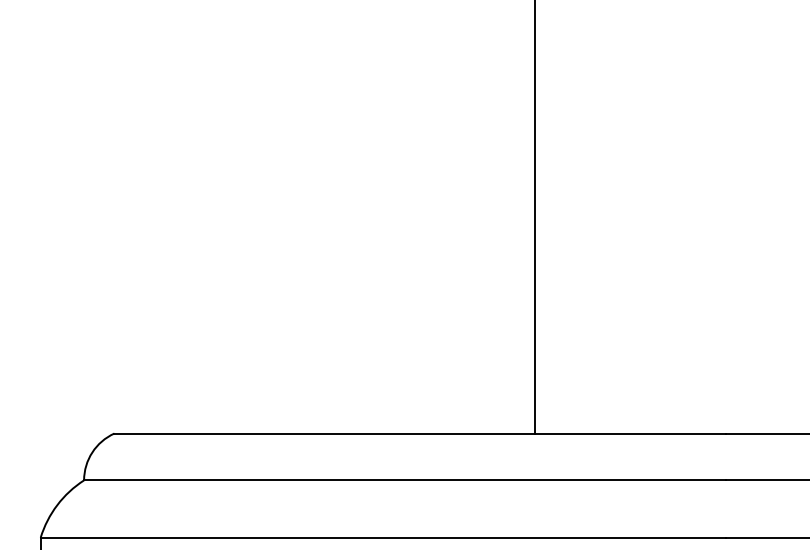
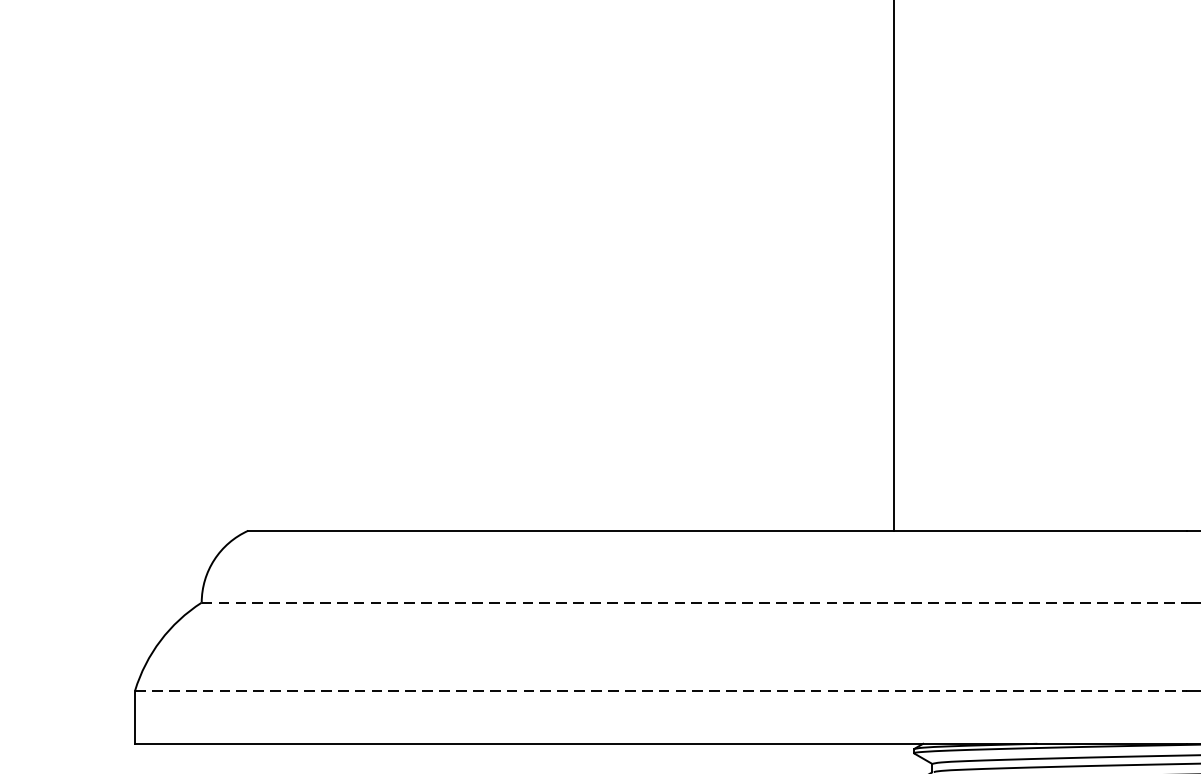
line: (405, 480) -> (695, 602), solid -> dashed
line: (383, 537) -> (661, 690), solid -> dashed

